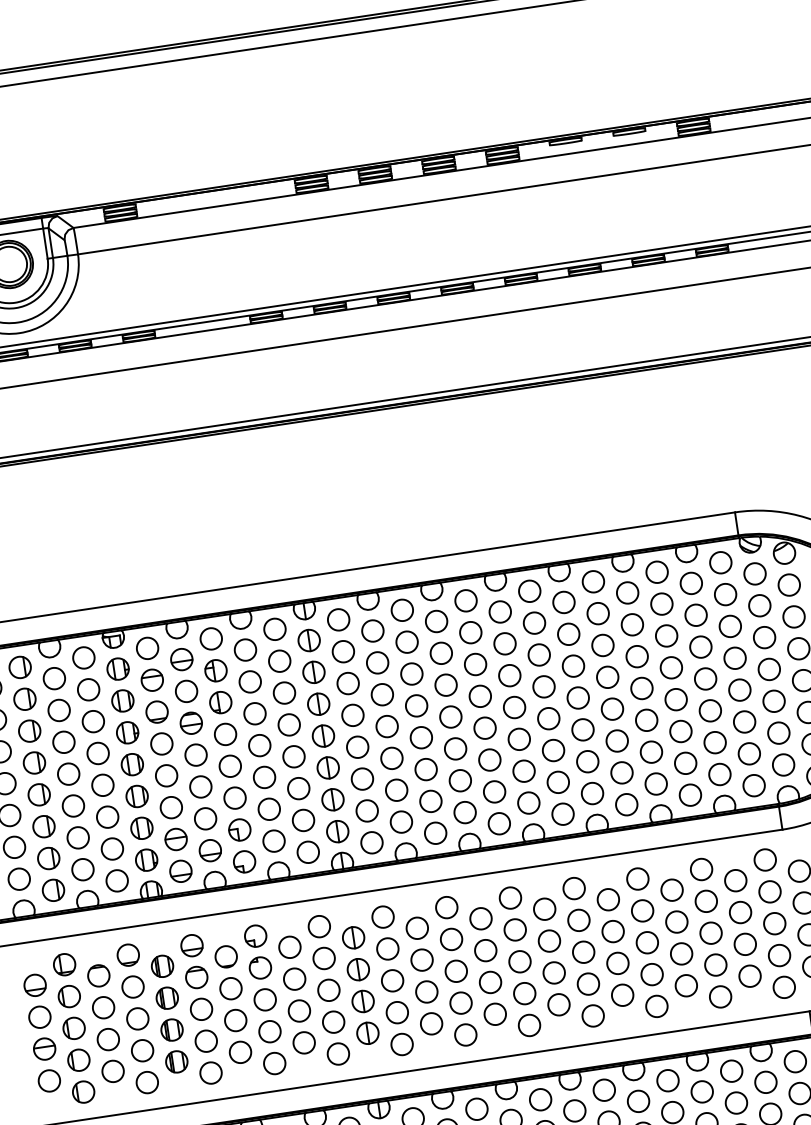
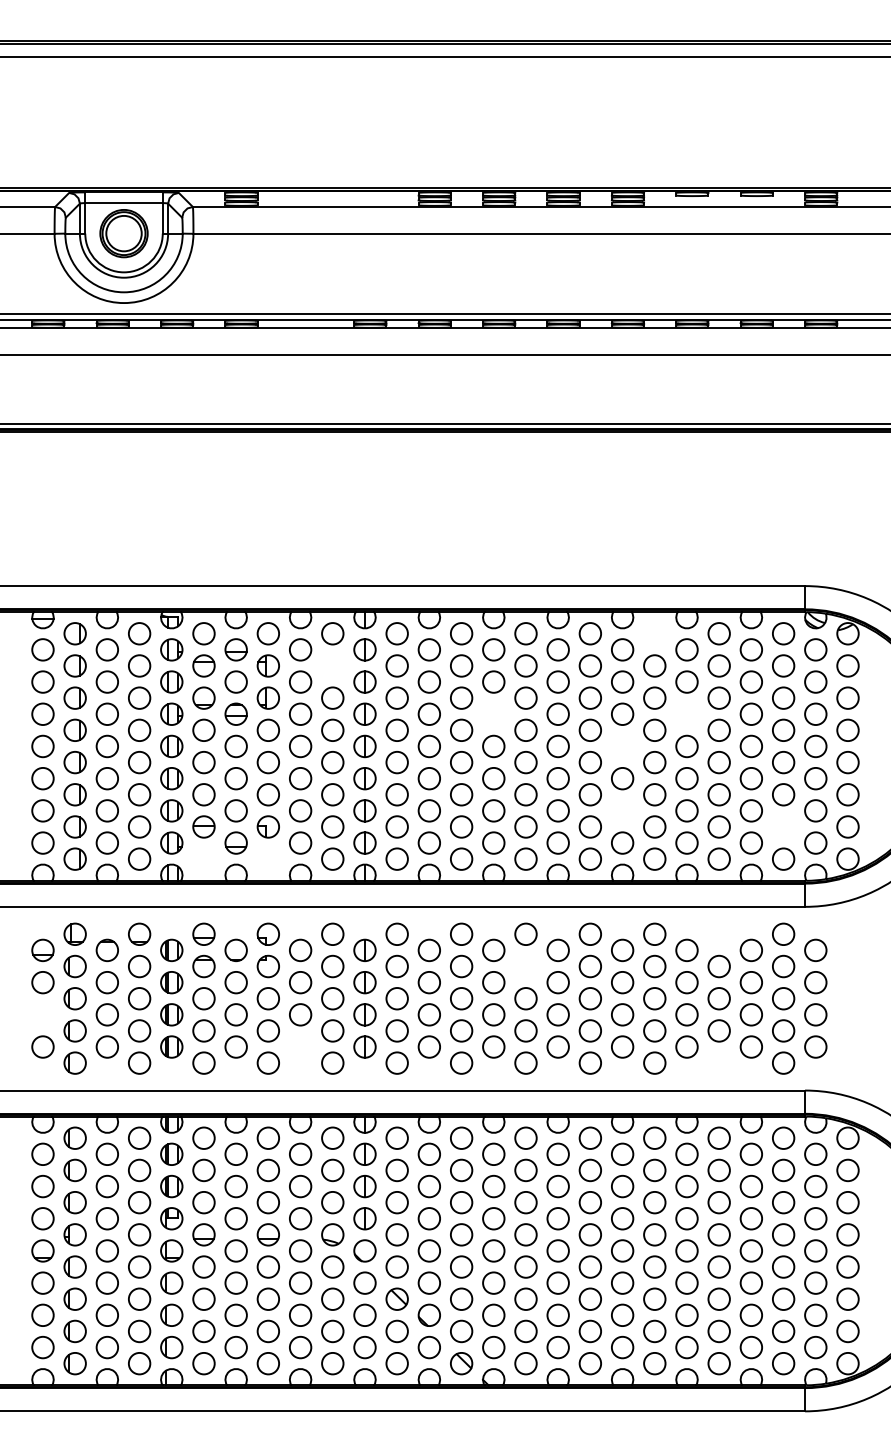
circle: (593, 581) -> (654, 633), removed
circle: (636, 655) -> (686, 713), removed
circle: (279, 660) -> (332, 665), removed
circle: (445, 684) -> (493, 713), removed
circle: (578, 698) -> (622, 746), removed
circle: (749, 753) -> (783, 826), removed
circle: (587, 761) -> (622, 810), removed
part: (243, 861) -> (267, 858), removed
circle: (700, 868) -> (718, 933), removed
part: (180, 870) -> (203, 858), removed
circle: (514, 929) -> (525, 966), removed
circle: (719, 996) -> (718, 1062), removed
circle: (304, 1042) -> (300, 1046), removed
part: (44, 1048) -> (42, 1014), removed

